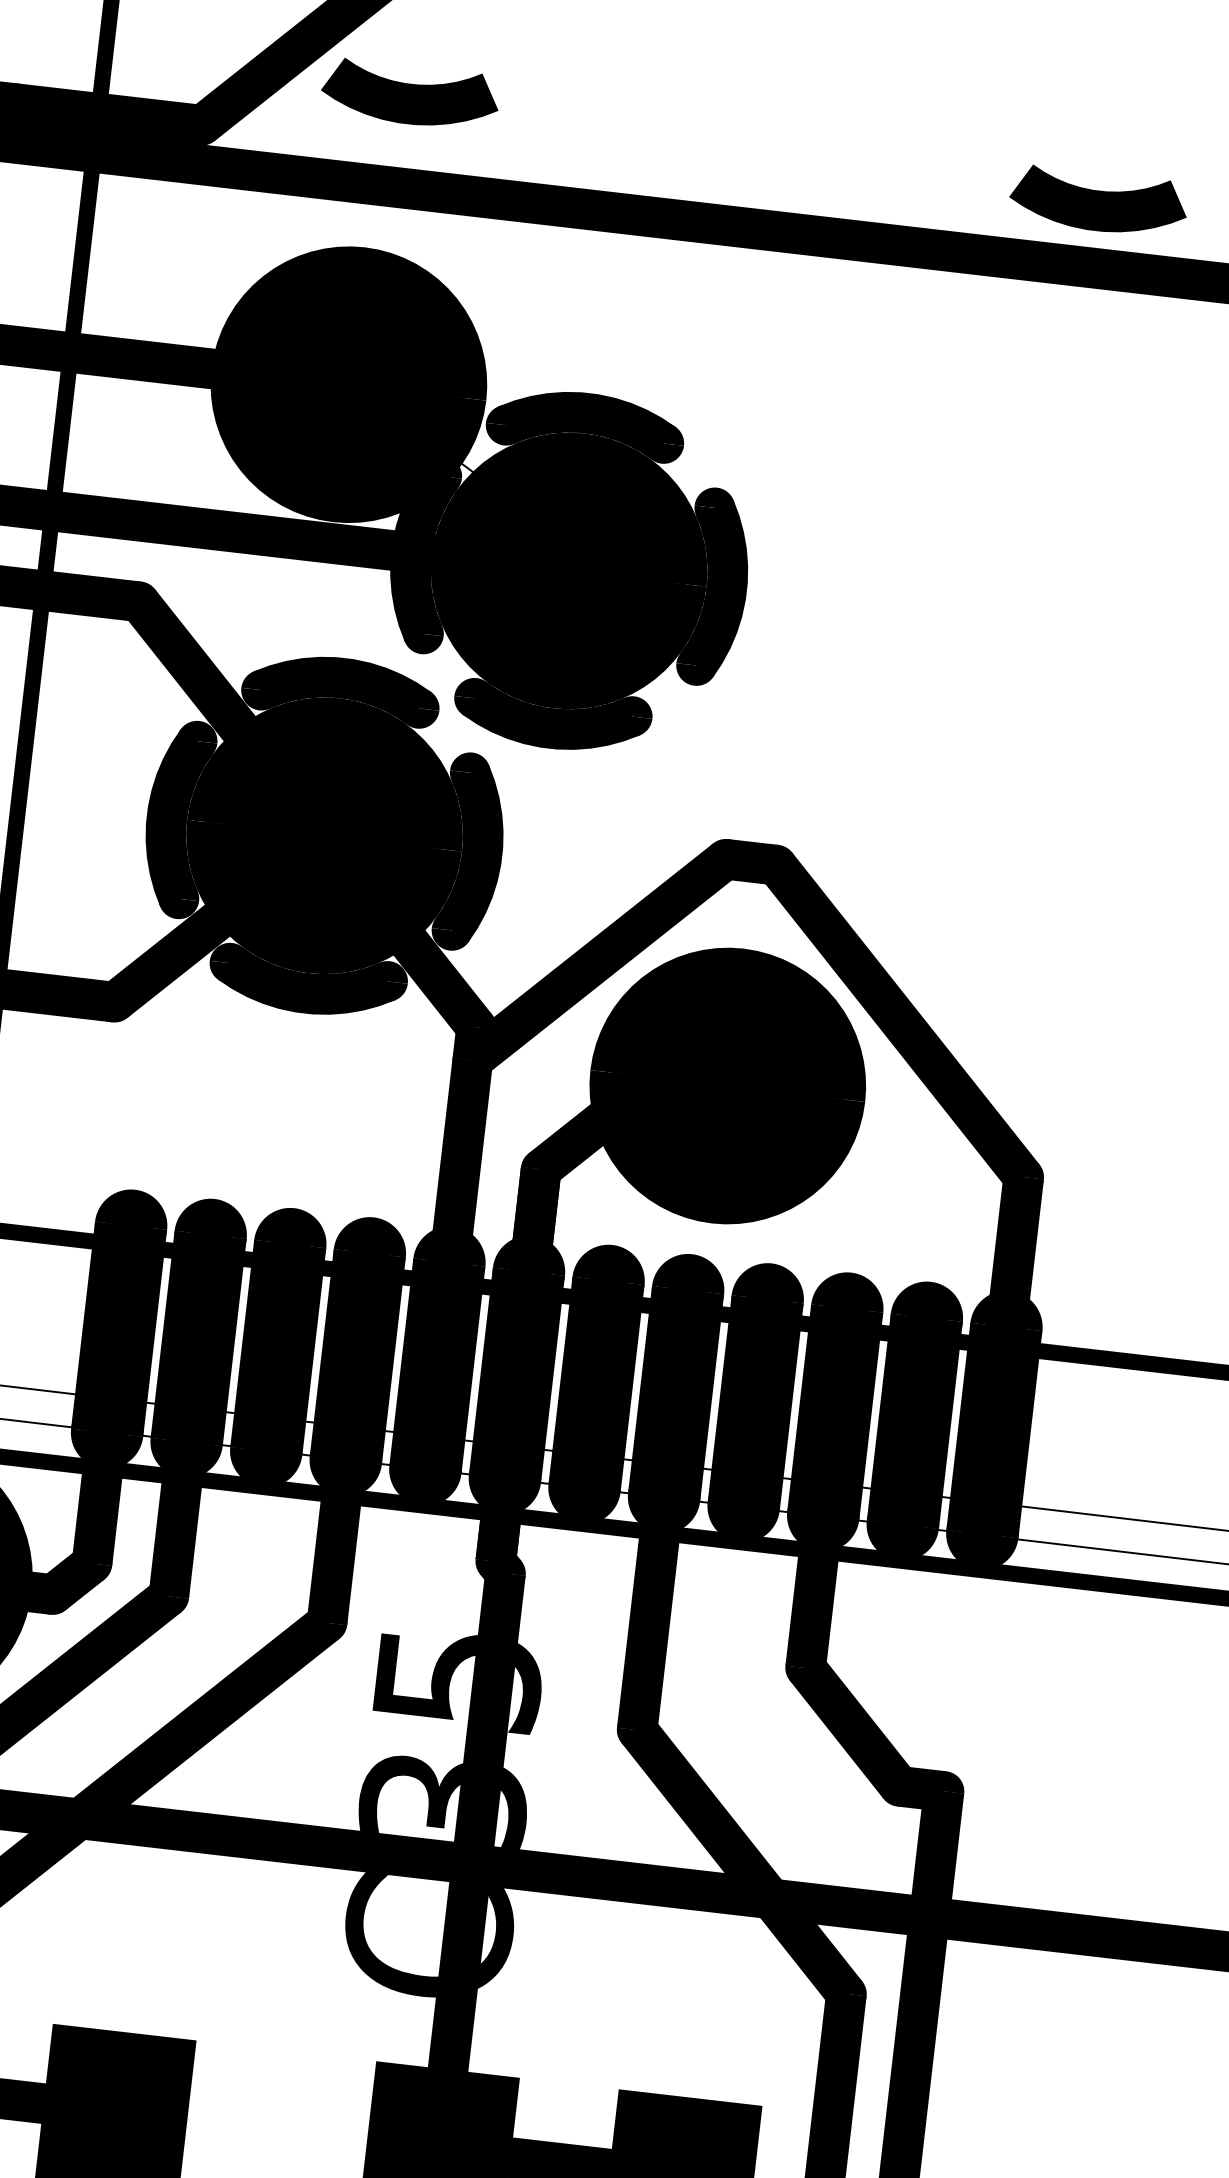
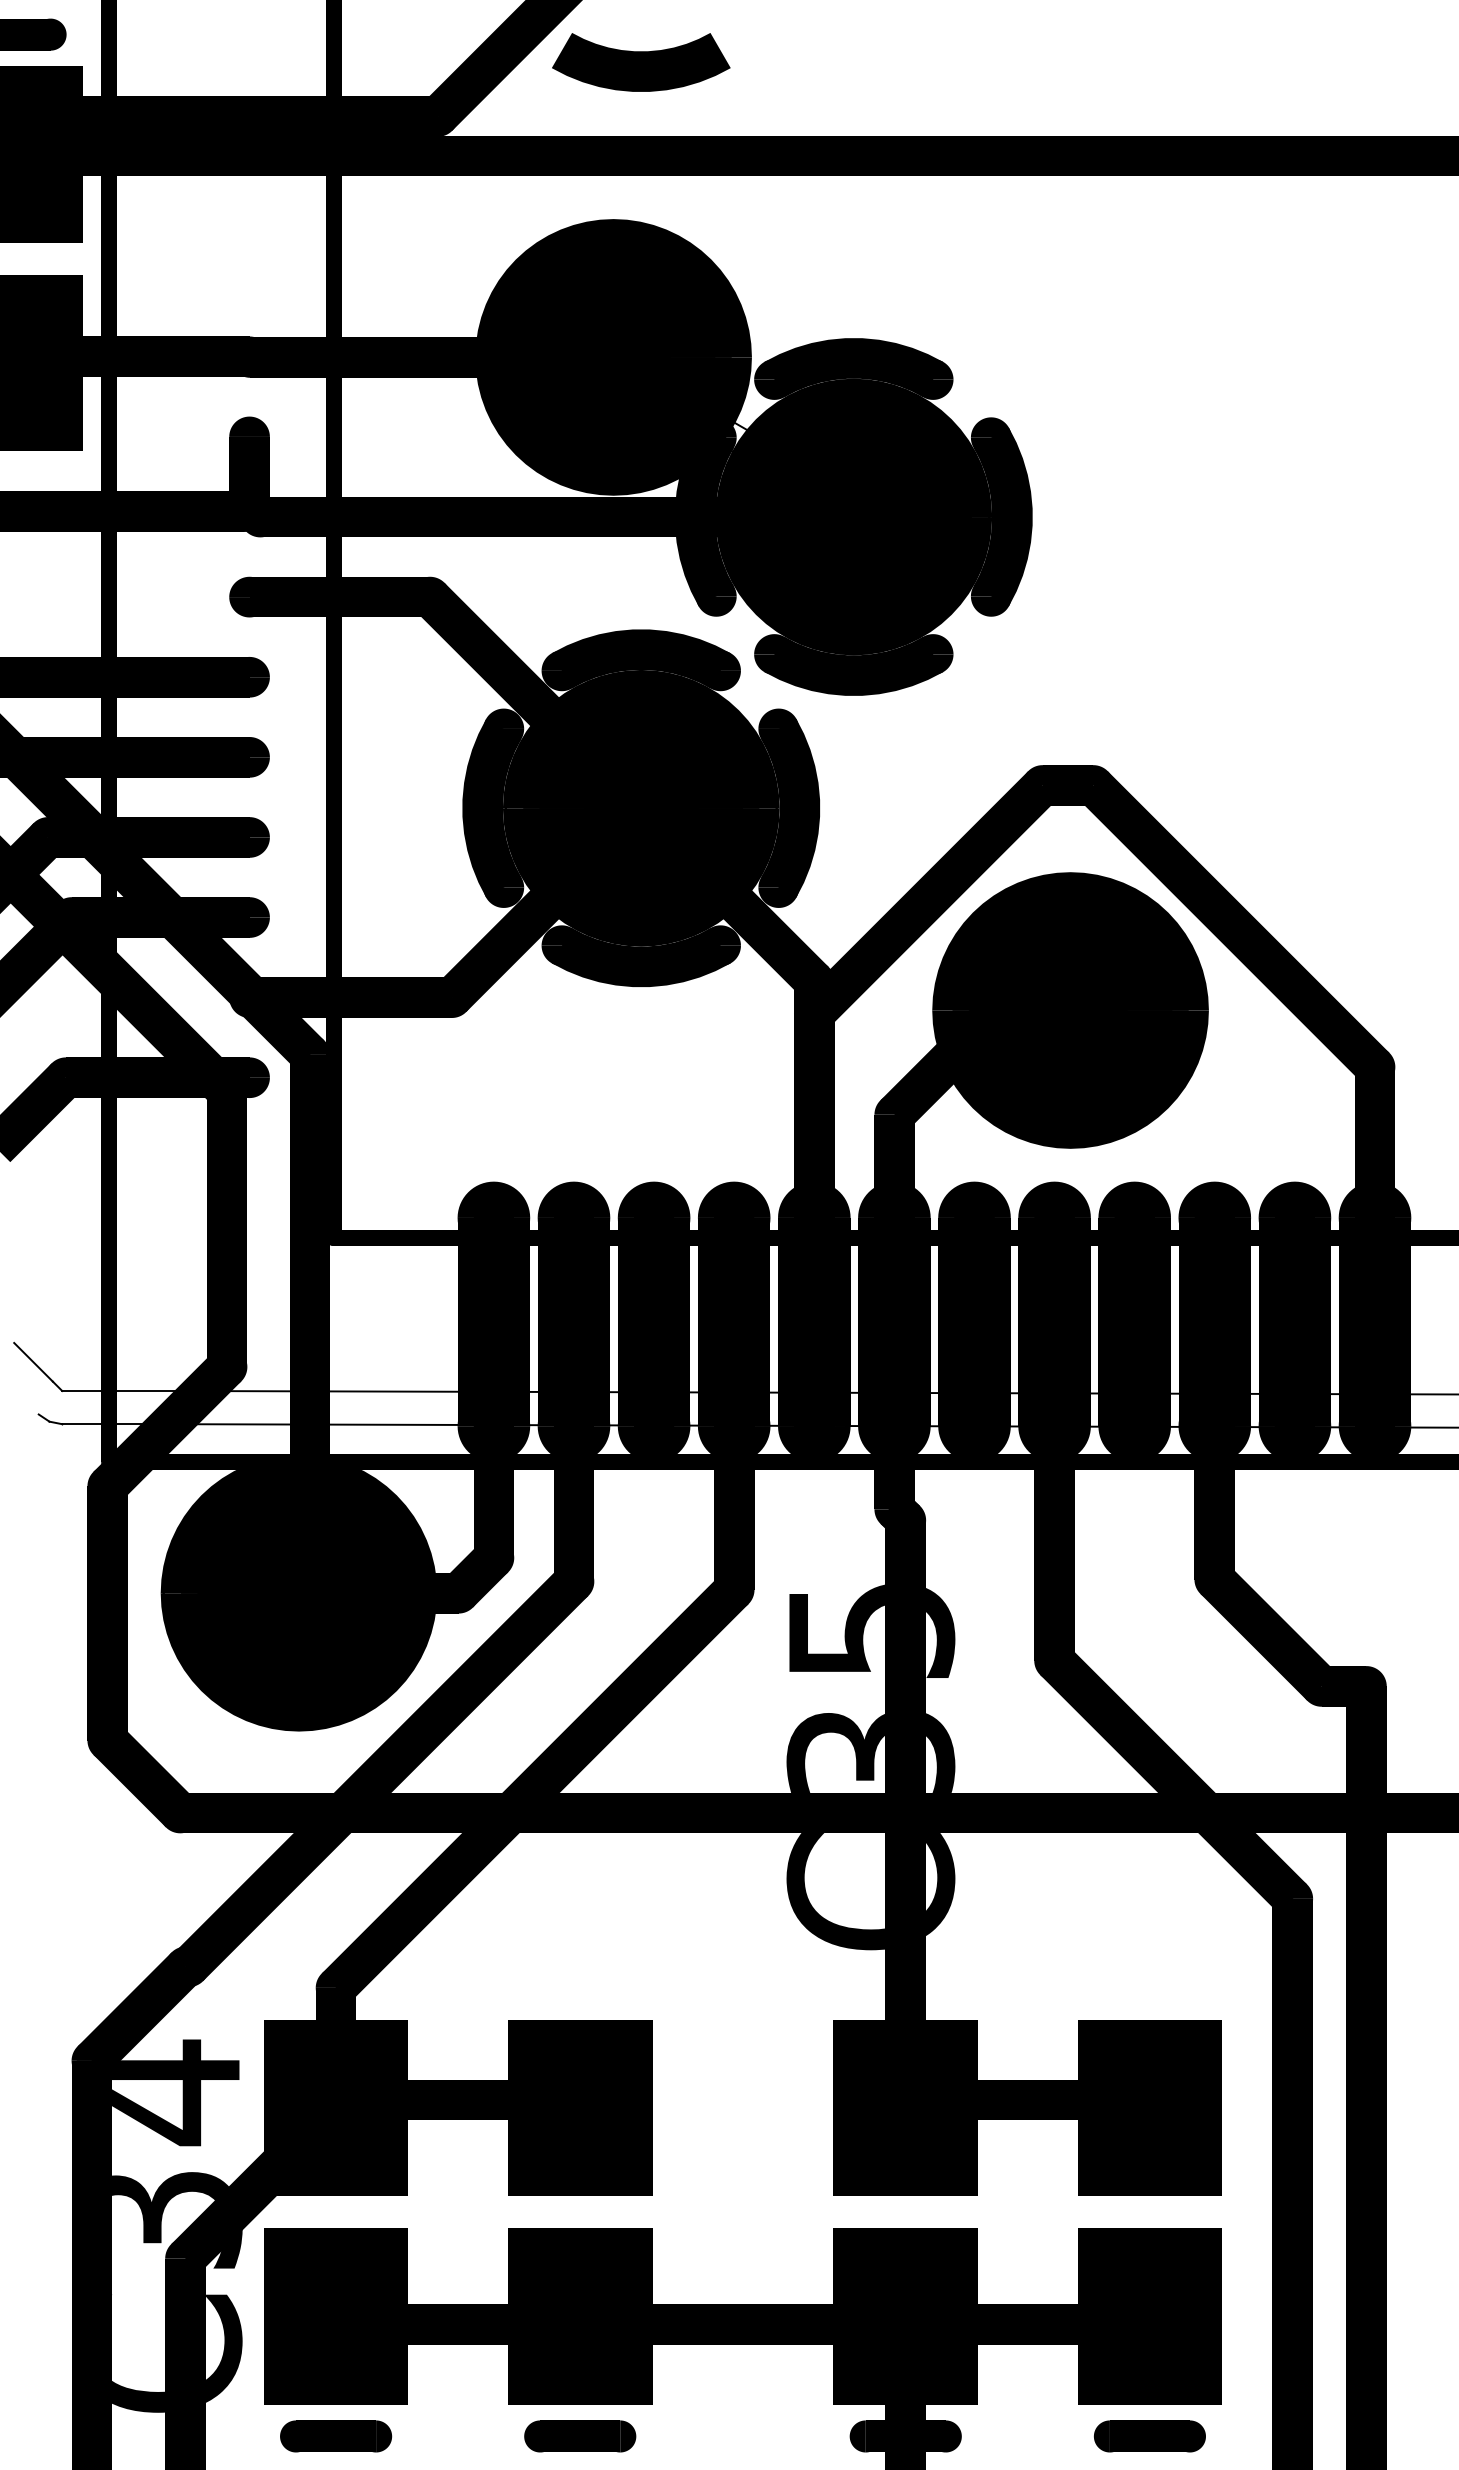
curve: (1098, 201) -> (1337, 89), removed

